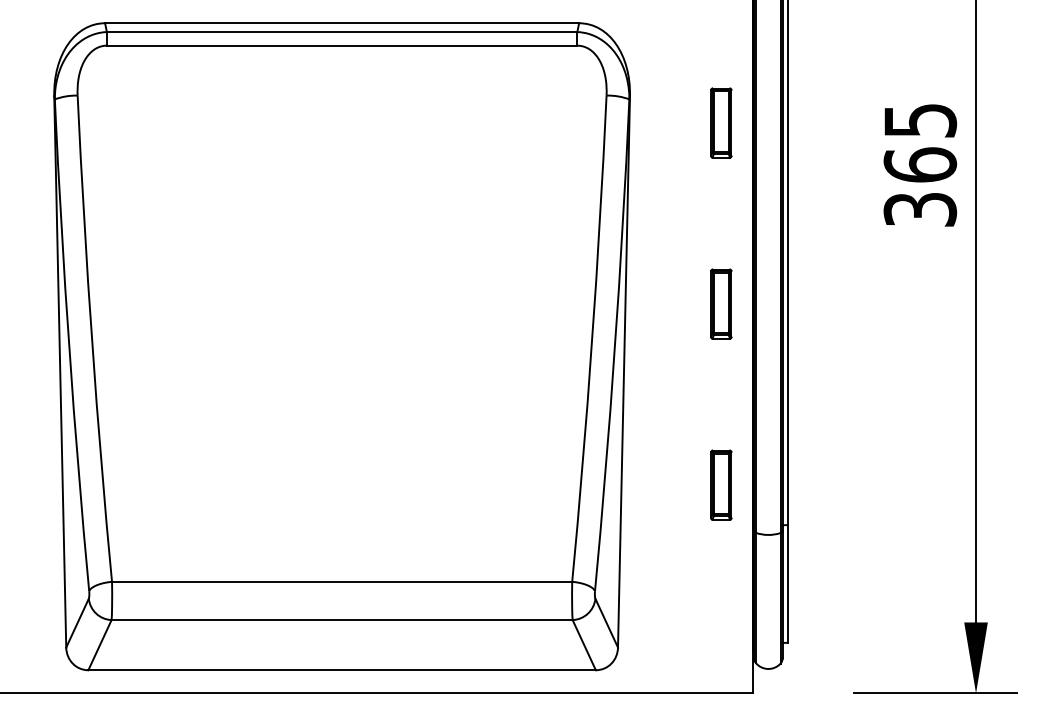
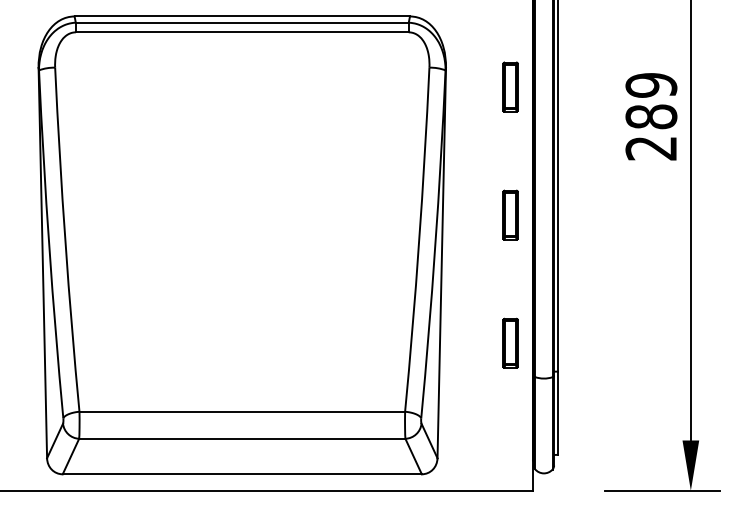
text: (920, 164) -> (651, 116), 365 -> 289

